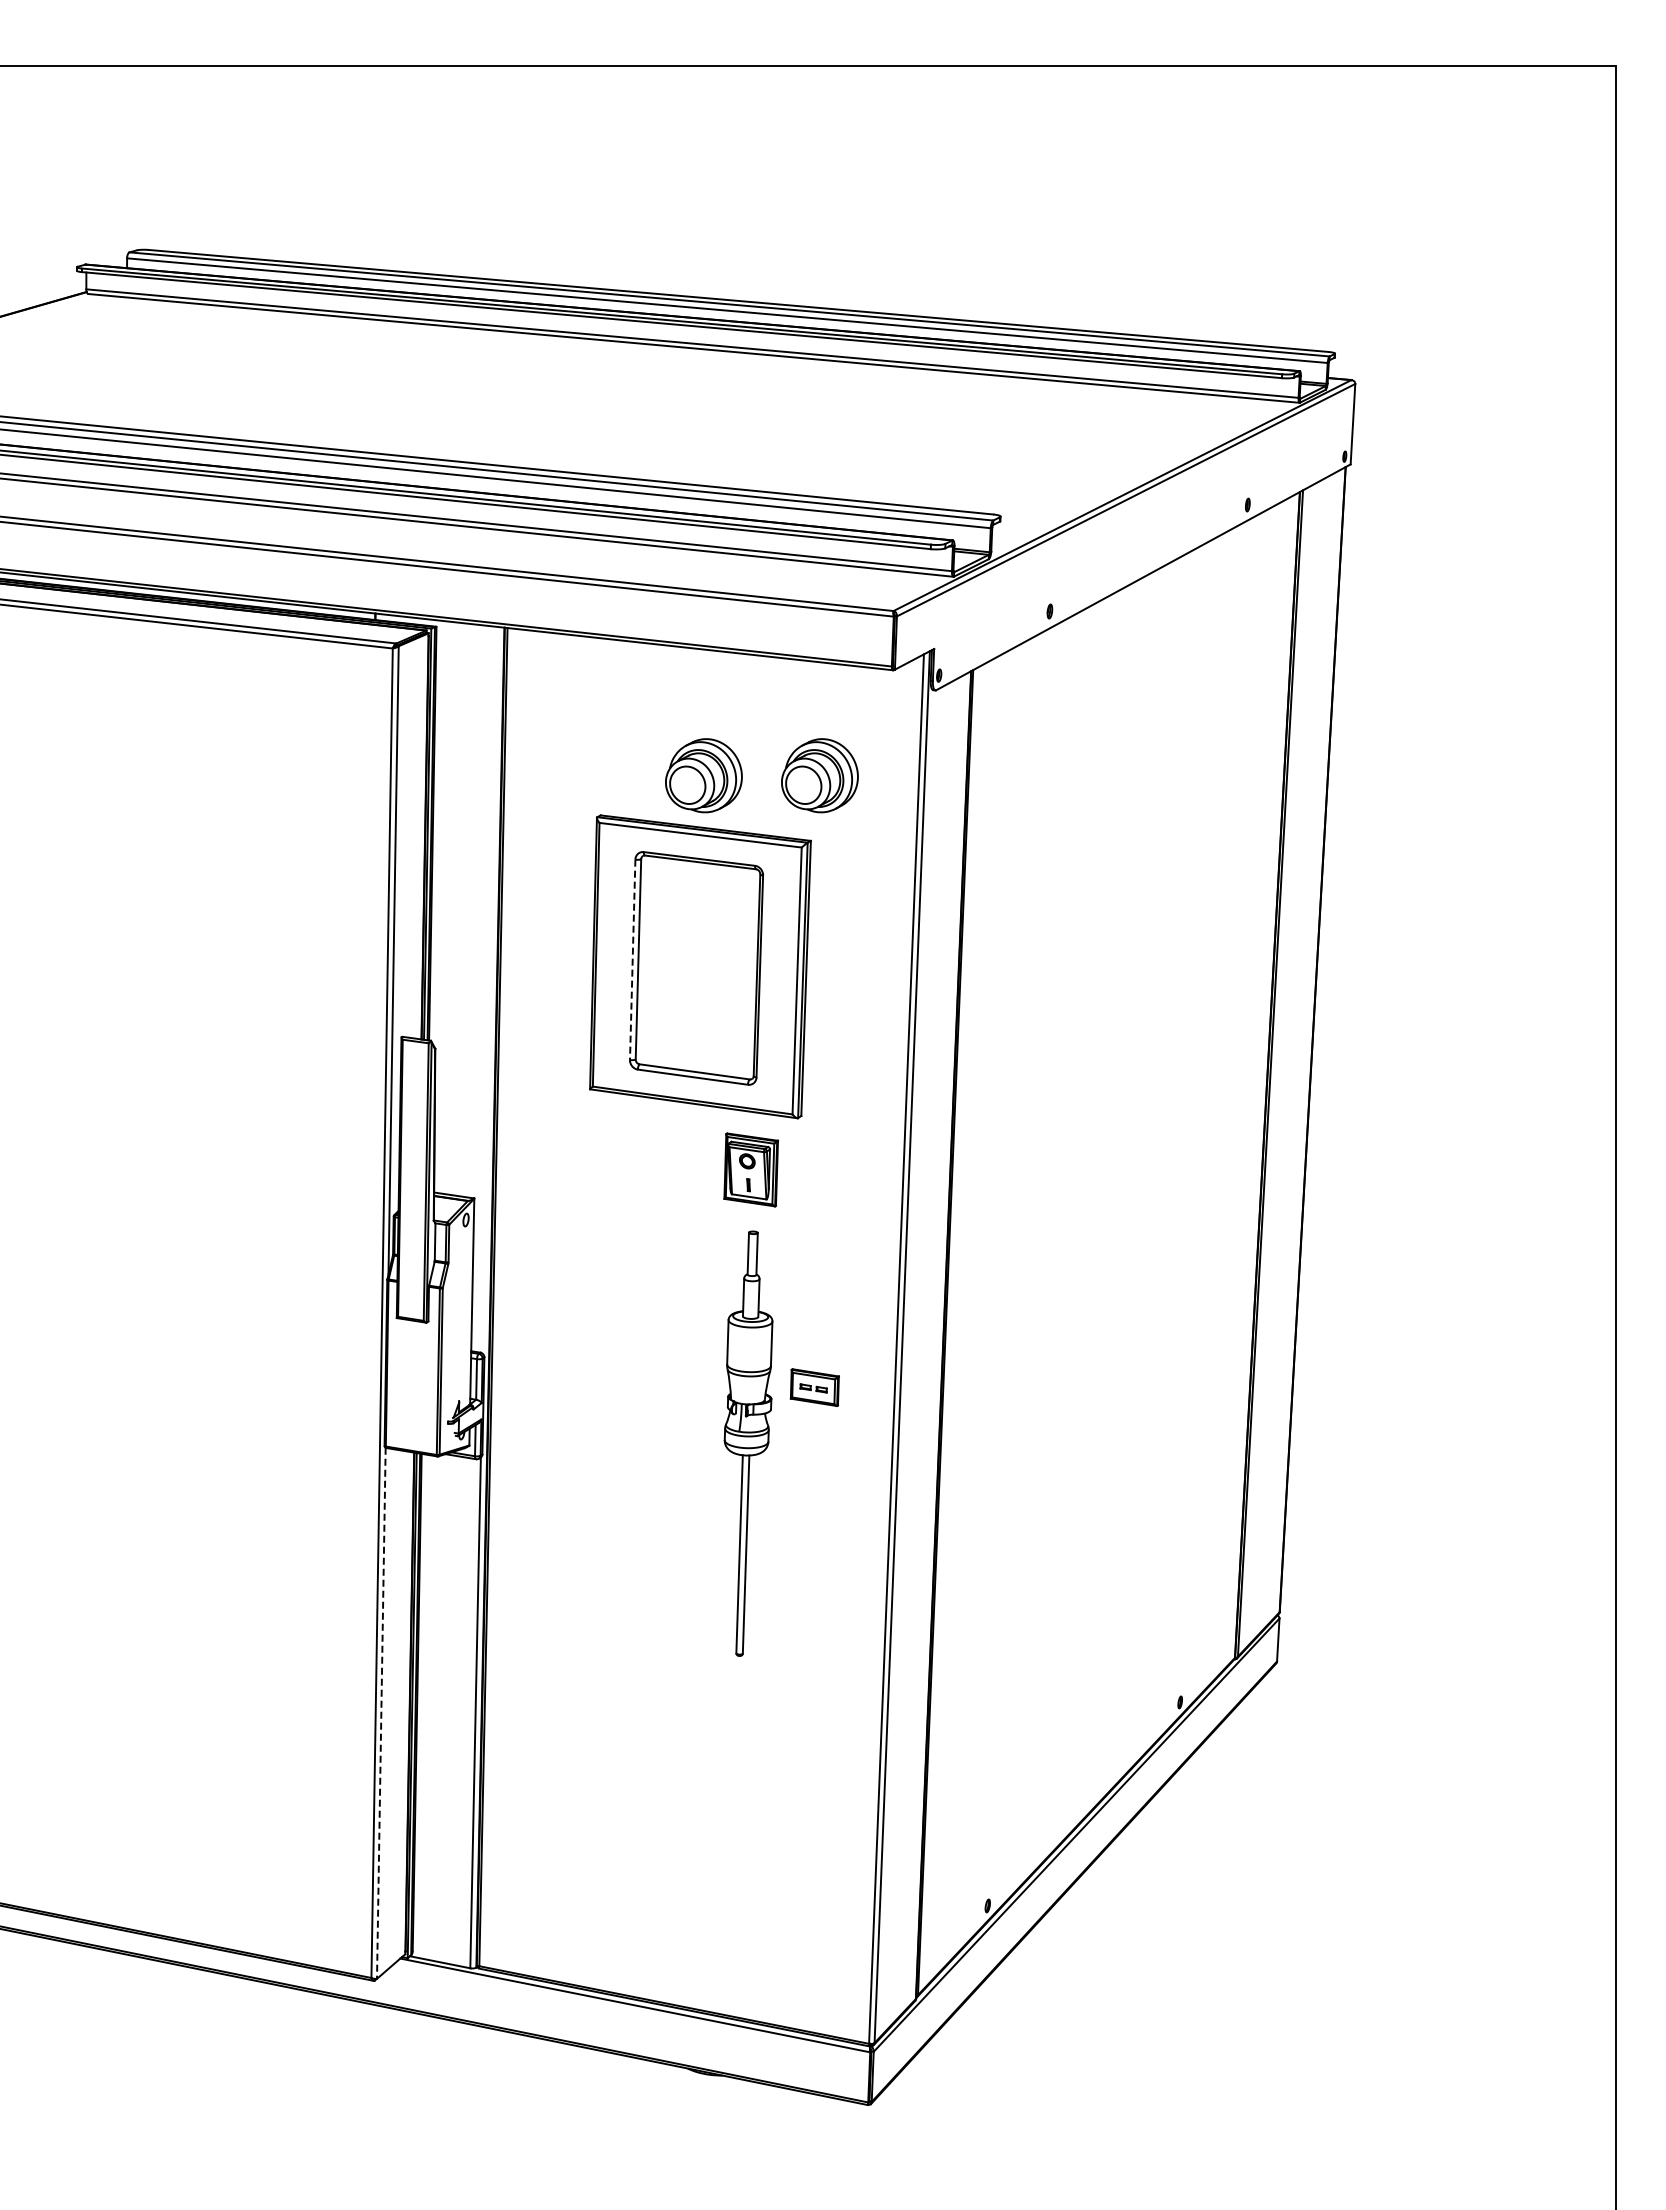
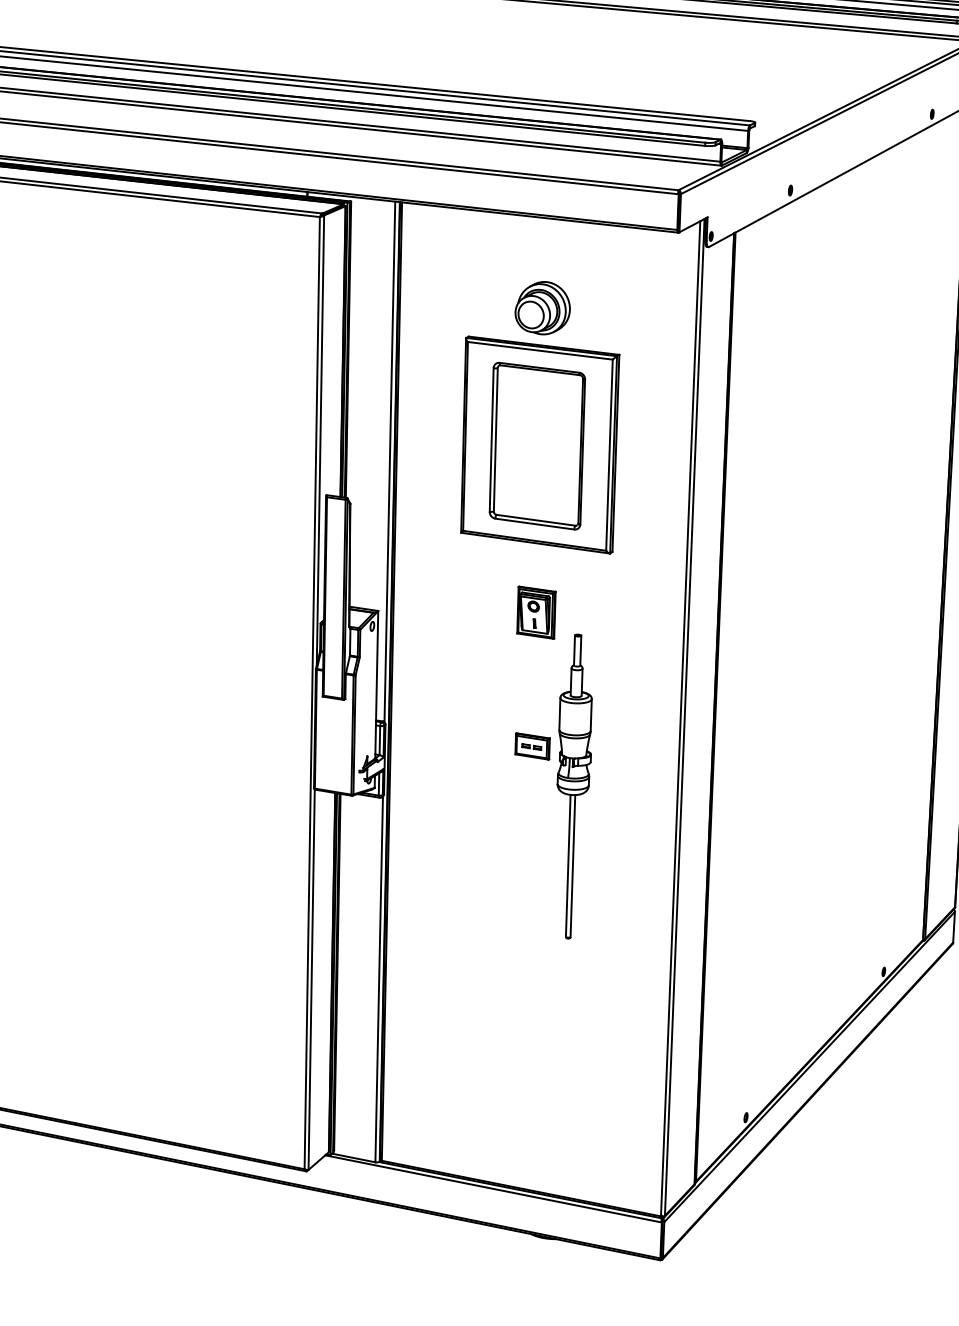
part: (819, 775) -> (625, 308), removed
line: (632, 960) -> (491, 440), dashed -> solid
line: (490, 990) -> (389, 462), added
part: (750, 1169) -> (535, 612), moved
part: (814, 1387) -> (532, 746), moved
line: (381, 1713) -> (311, 979), dashed -> solid

